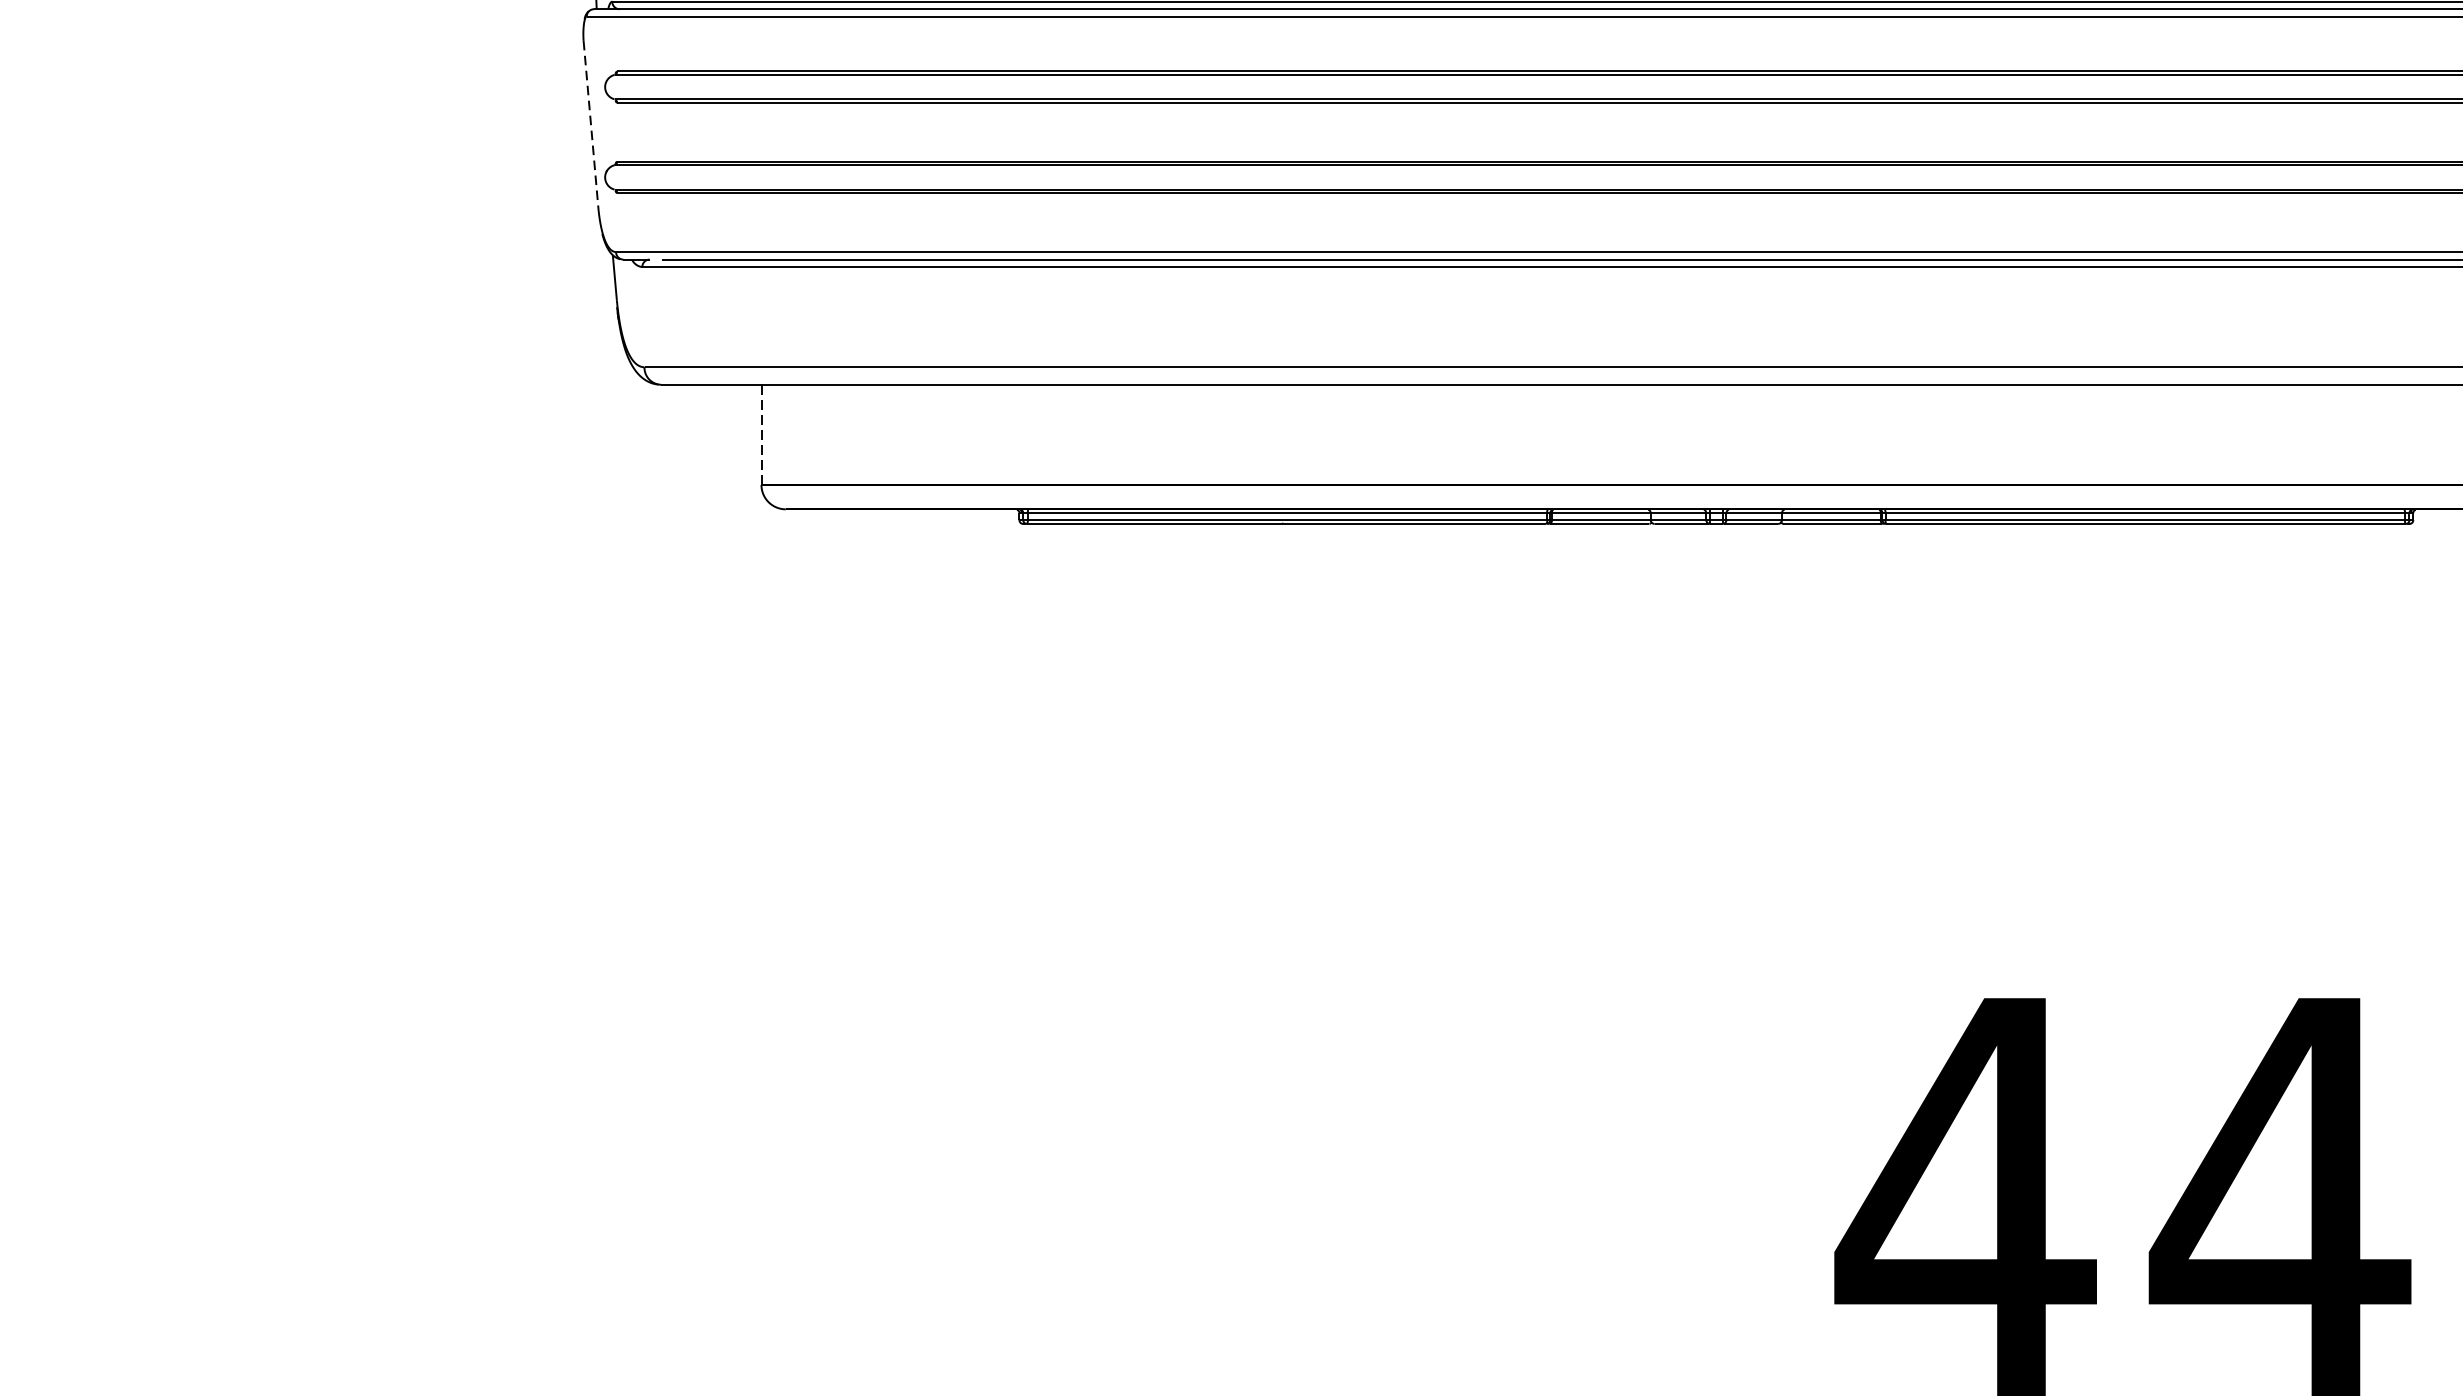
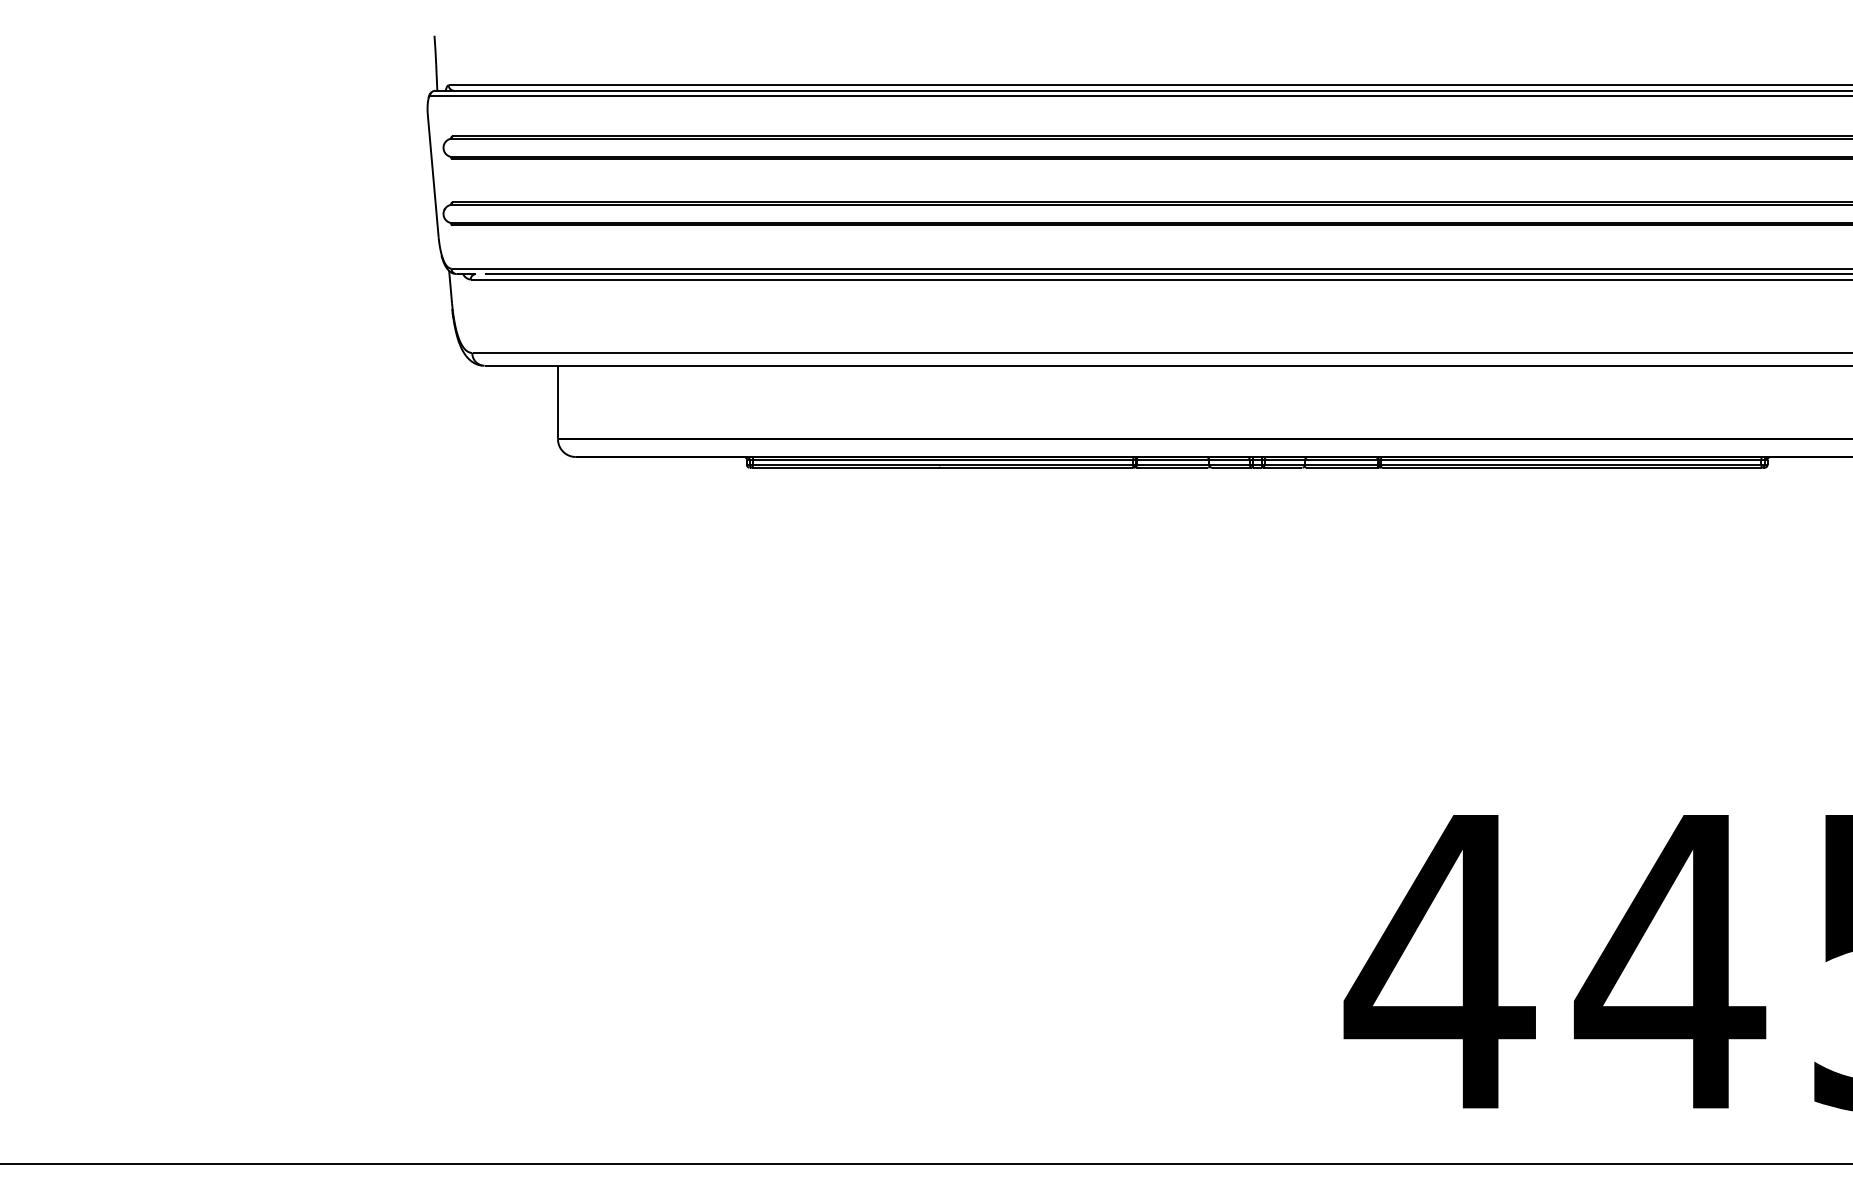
line: (591, 126) -> (433, 176), dashed -> solid
line: (762, 434) -> (558, 402), dashed -> solid

